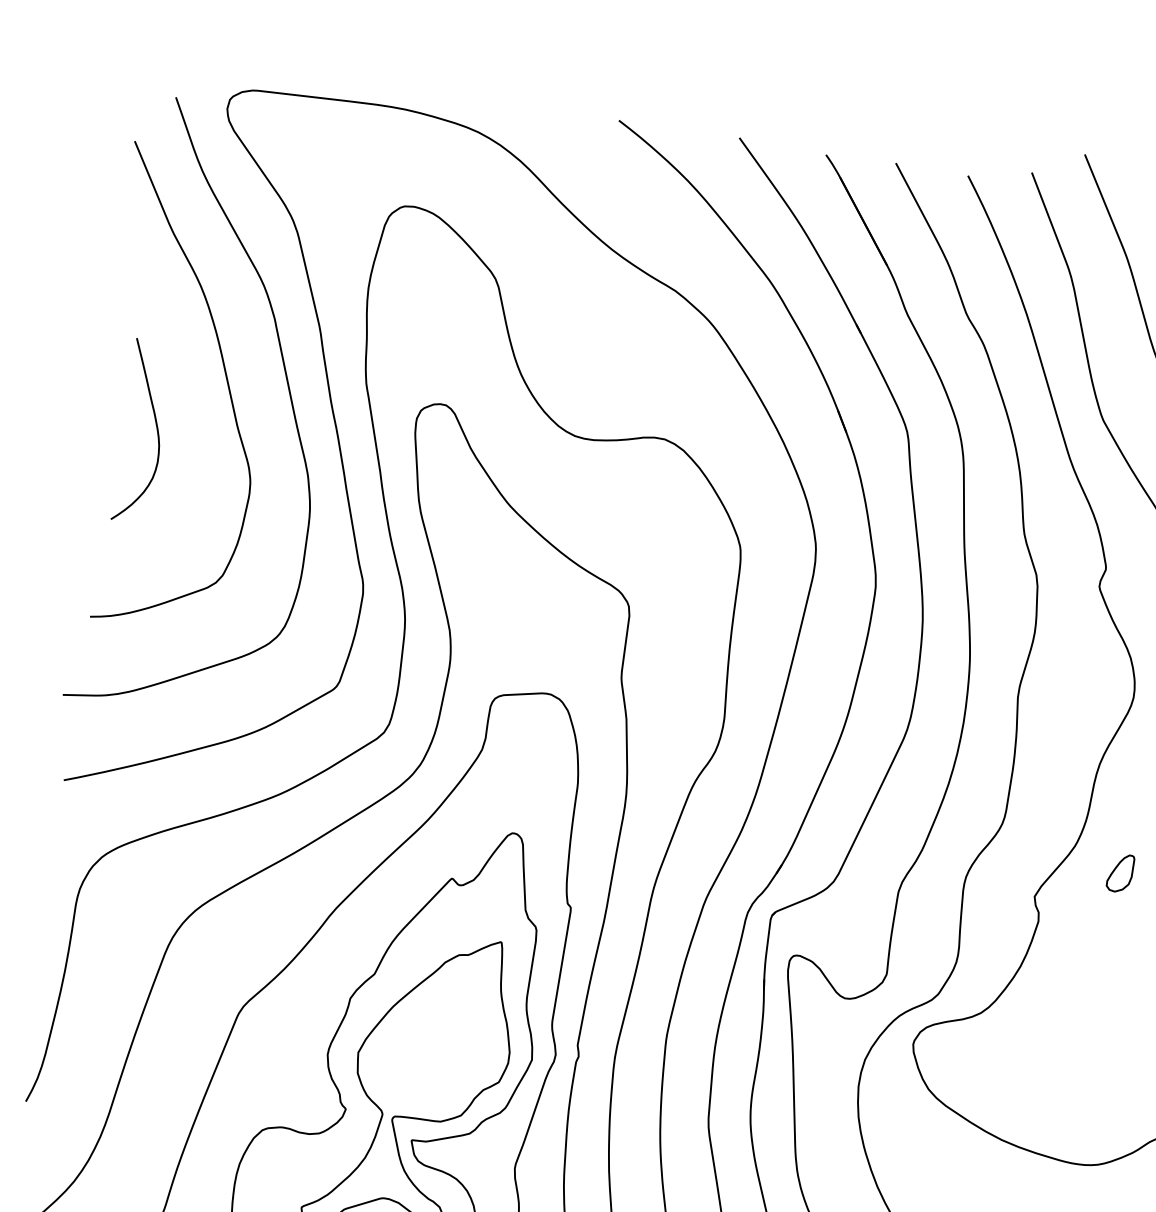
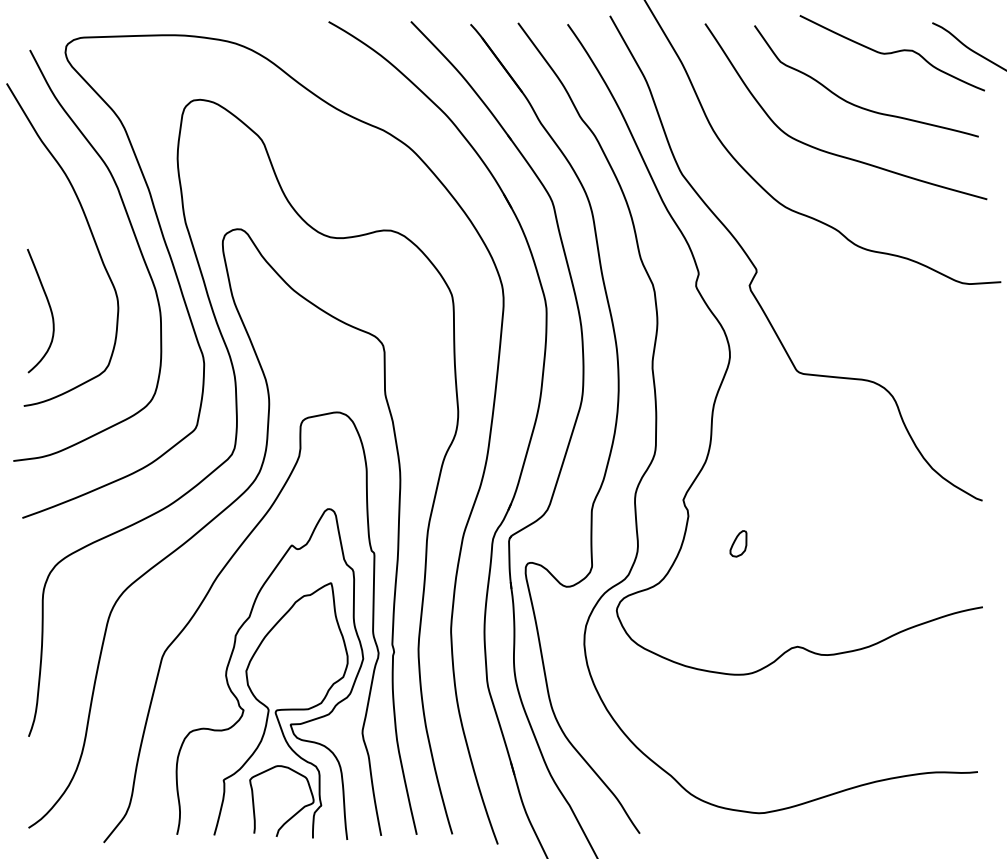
curve: (156, 429) -> (49, 308), moved
part: (1120, 872) -> (738, 543), moved

